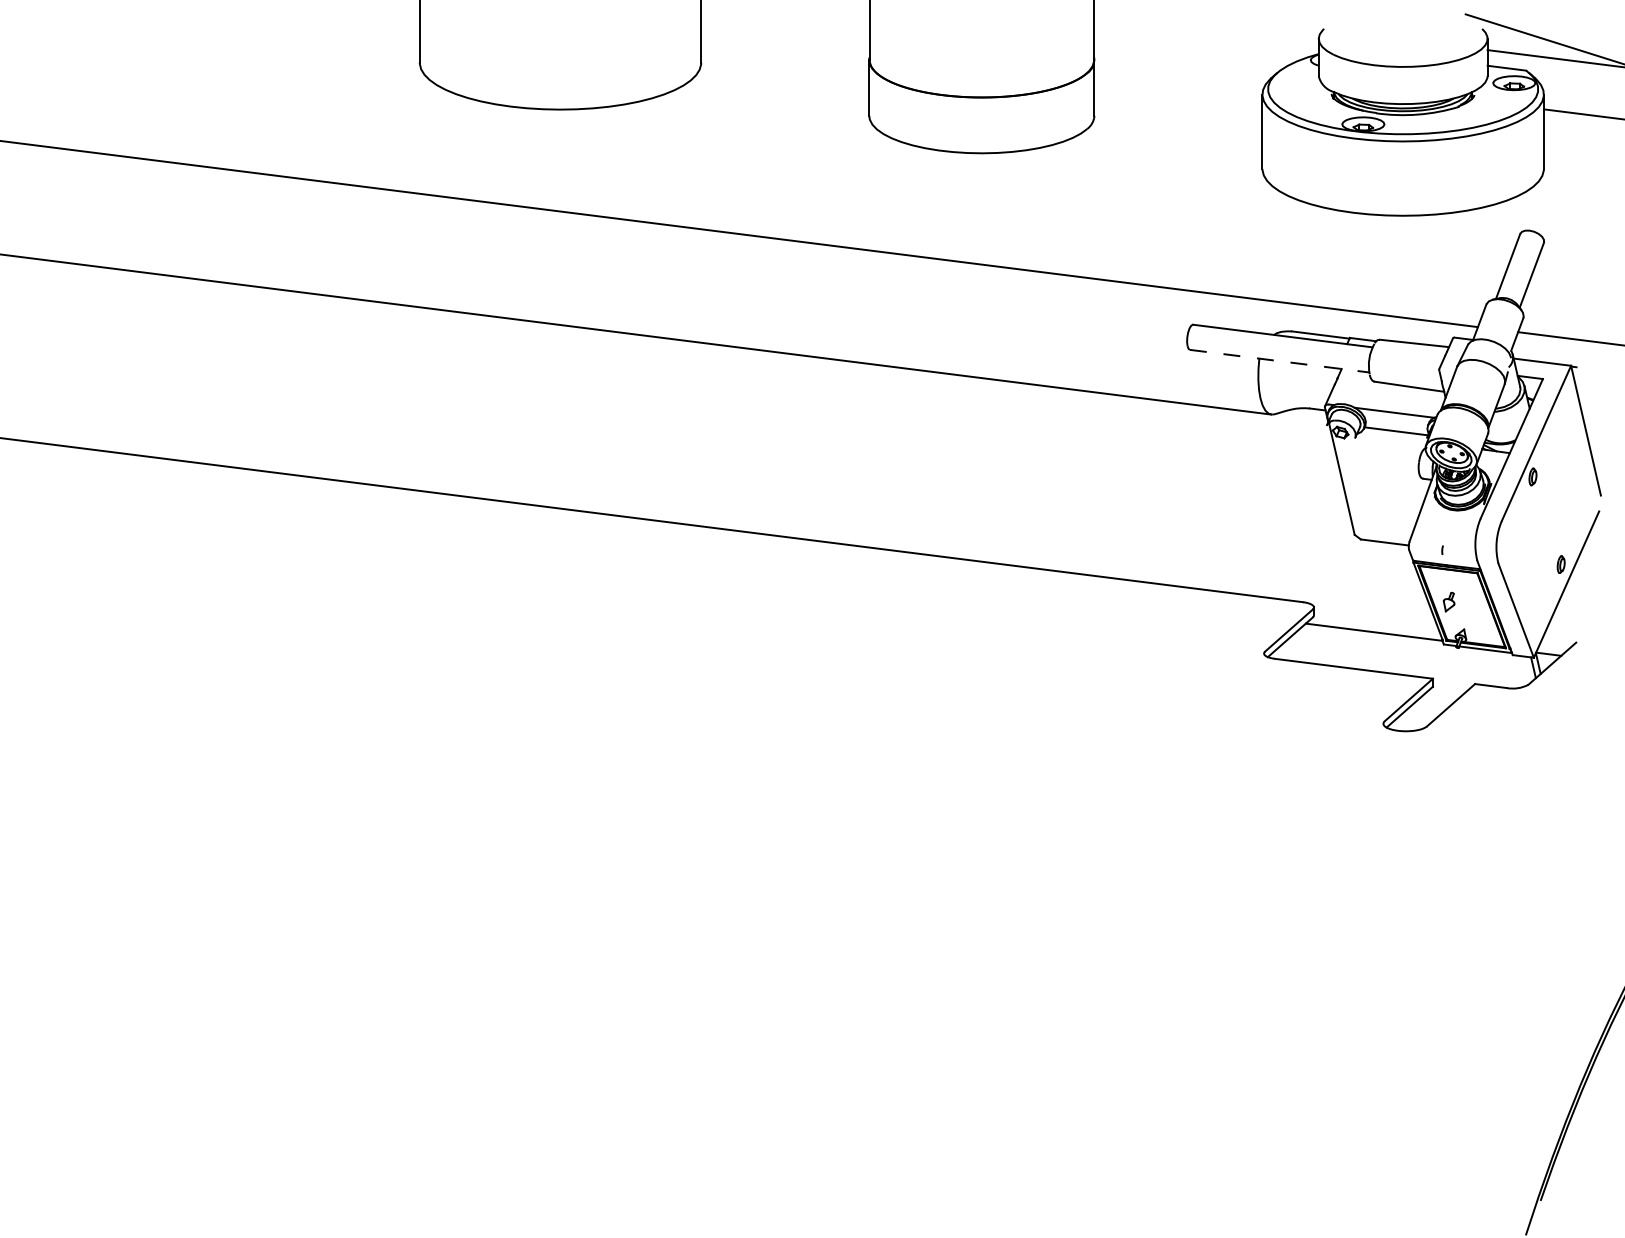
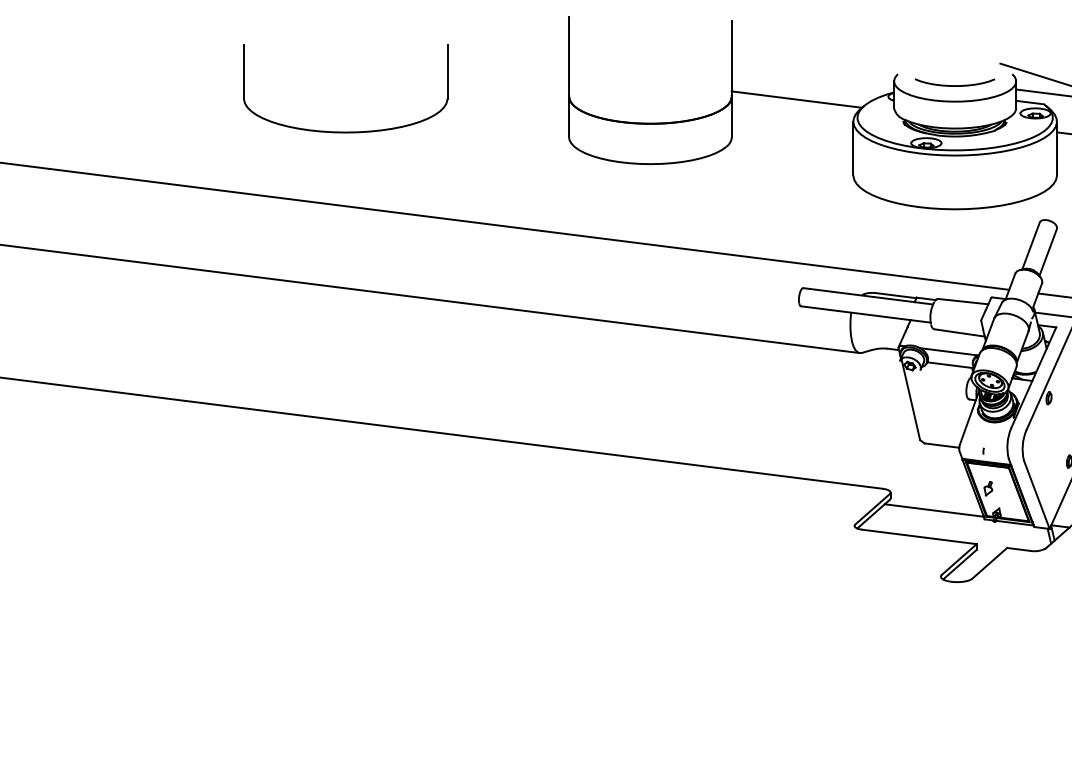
curve: (1402, 44) -> (954, 85), added
line: (1184, 63) -> (797, 99), added
line: (1280, 361) -> (866, 314), dashed -> solid

